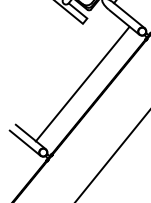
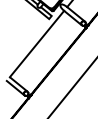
line: (81, 83) -> (36, 43), moved

